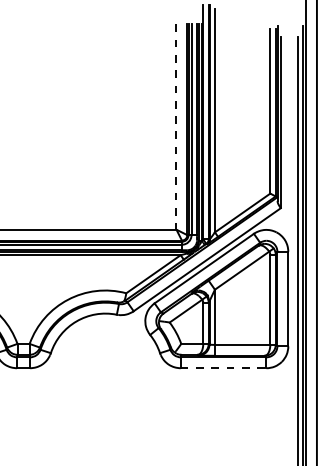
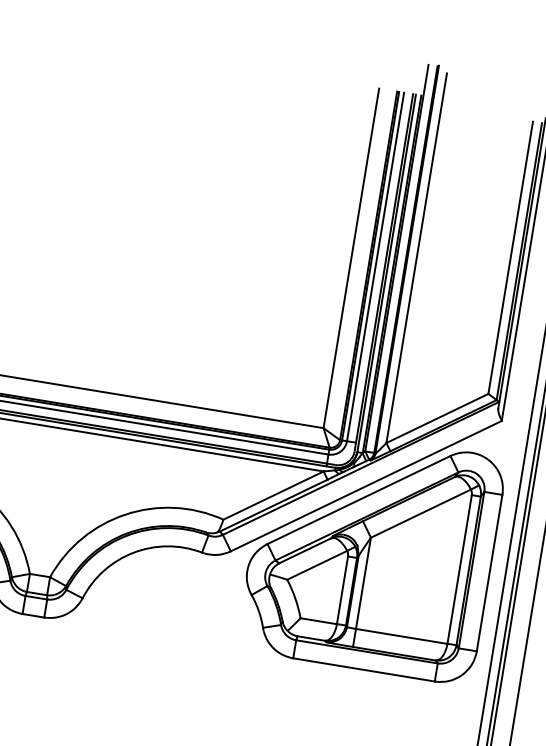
line: (176, 126) -> (351, 257), dashed -> solid
line: (223, 368) -> (363, 670), dashed -> solid

